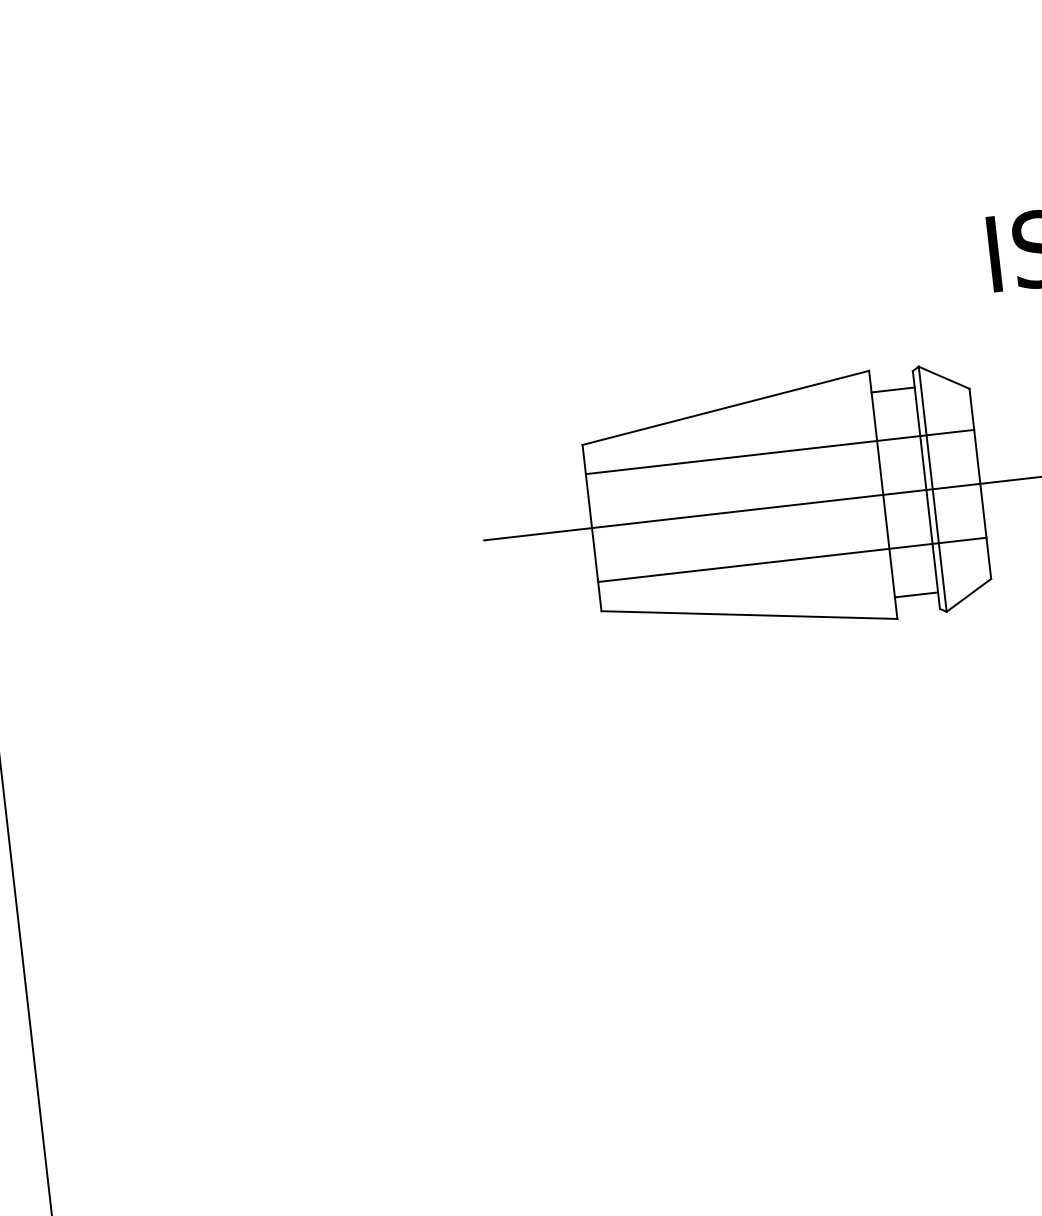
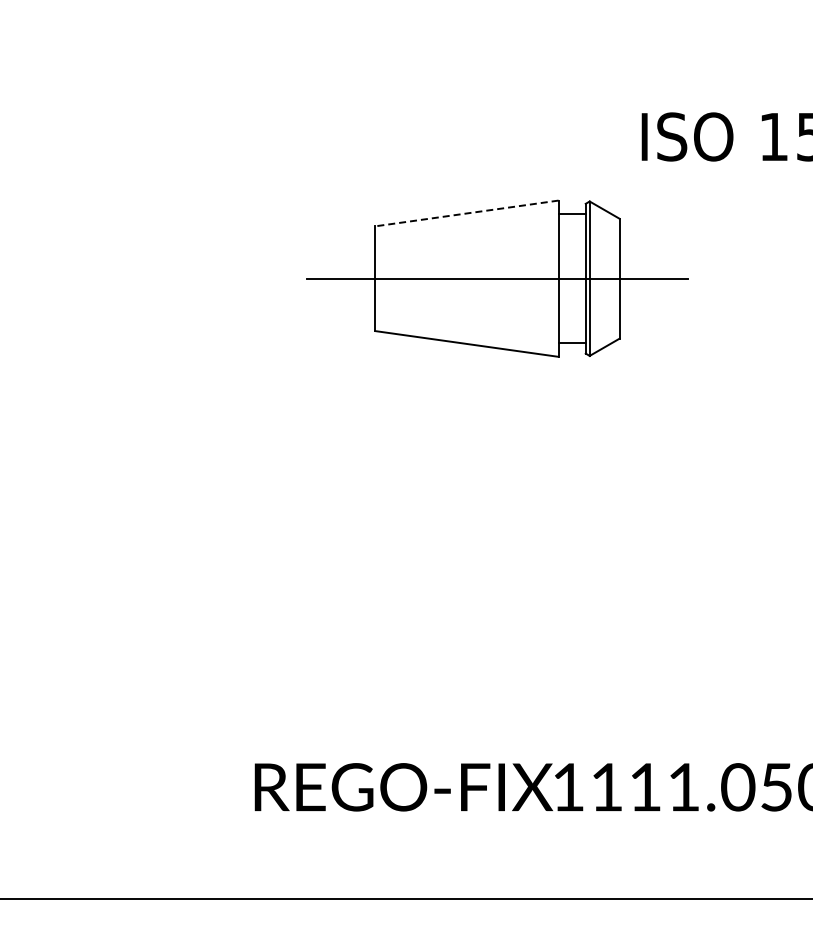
line: (725, 408) -> (466, 213), solid -> dashed
line: (780, 451) -> (497, 244), removed
line: (792, 559) -> (497, 312), removed

